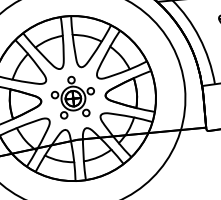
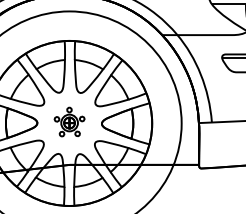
part: (73, 96) -> (69, 121), size x0.7

